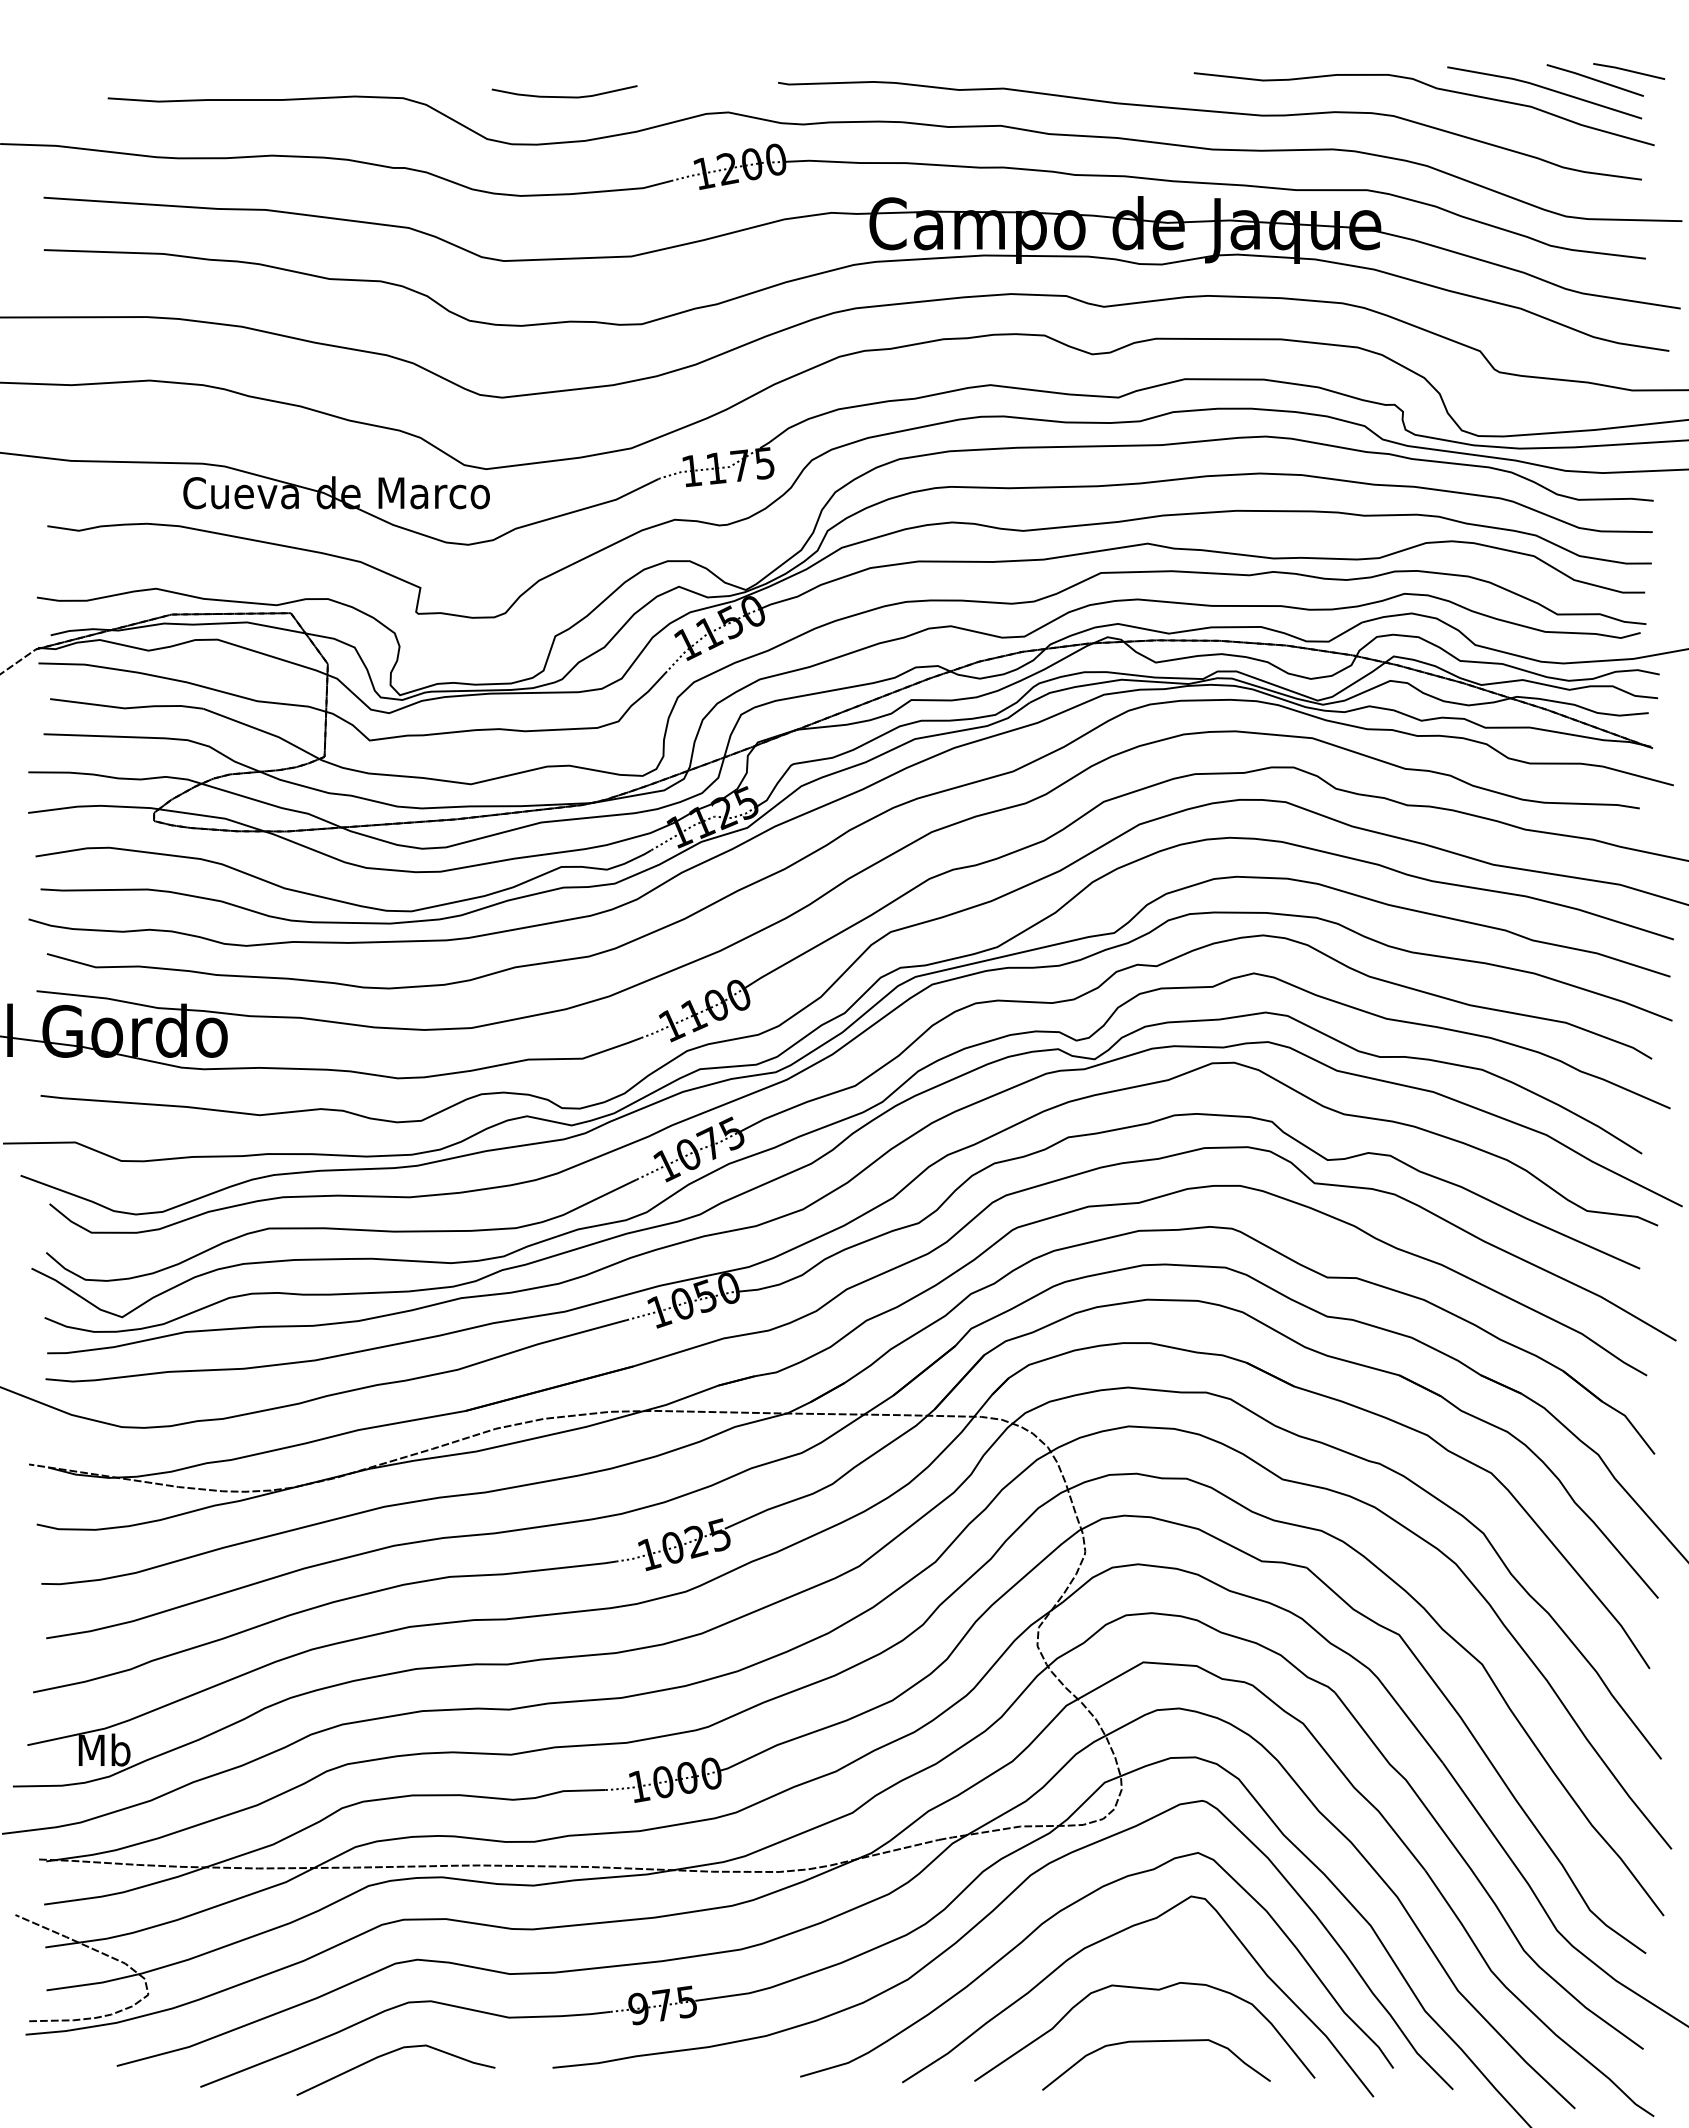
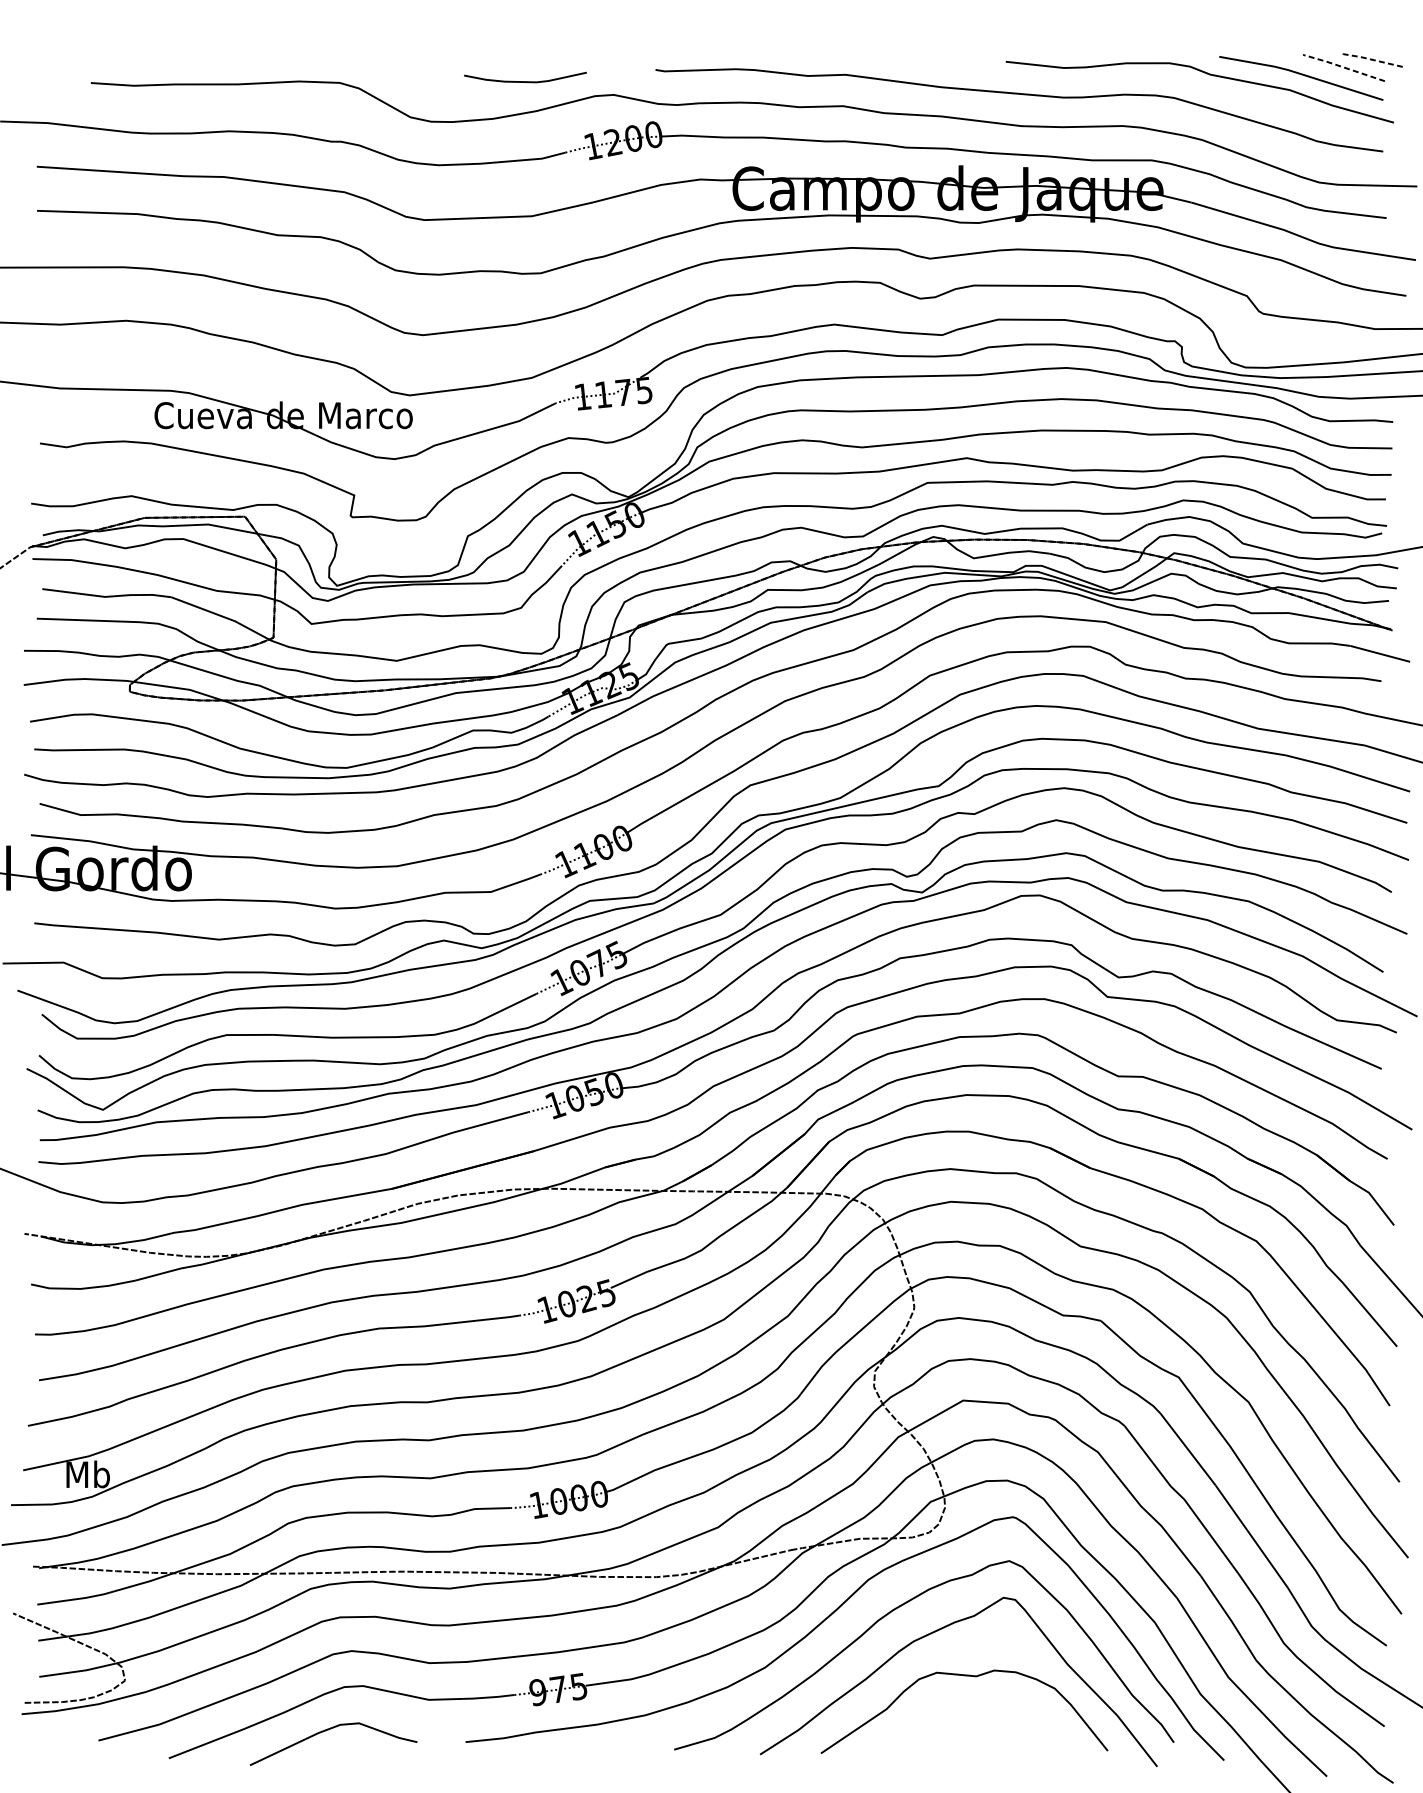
line: (1627, 70) -> (1371, 59), solid -> dashed
line: (1593, 79) -> (1342, 67), solid -> dashed
curve: (564, 96) -> (525, 81), moved
curve: (1155, 2042) -> (973, 1720), removed

